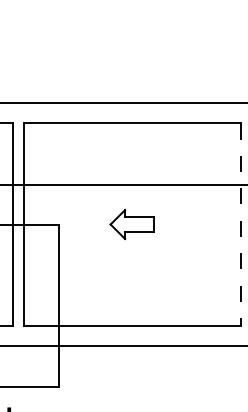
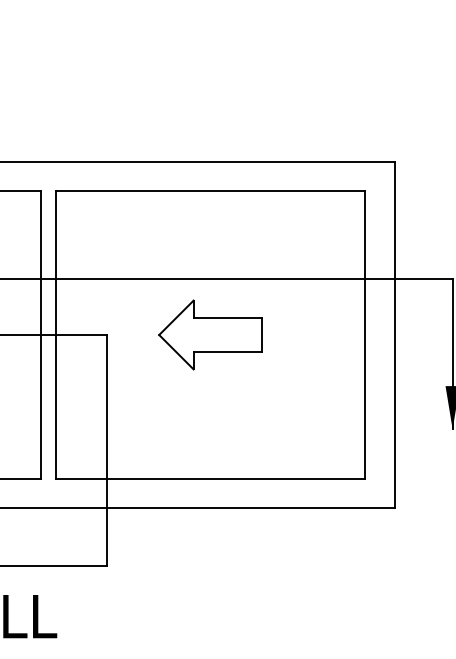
part: (132, 224) -> (210, 334), size x1.67
line: (241, 224) -> (365, 335), dashed -> solid

